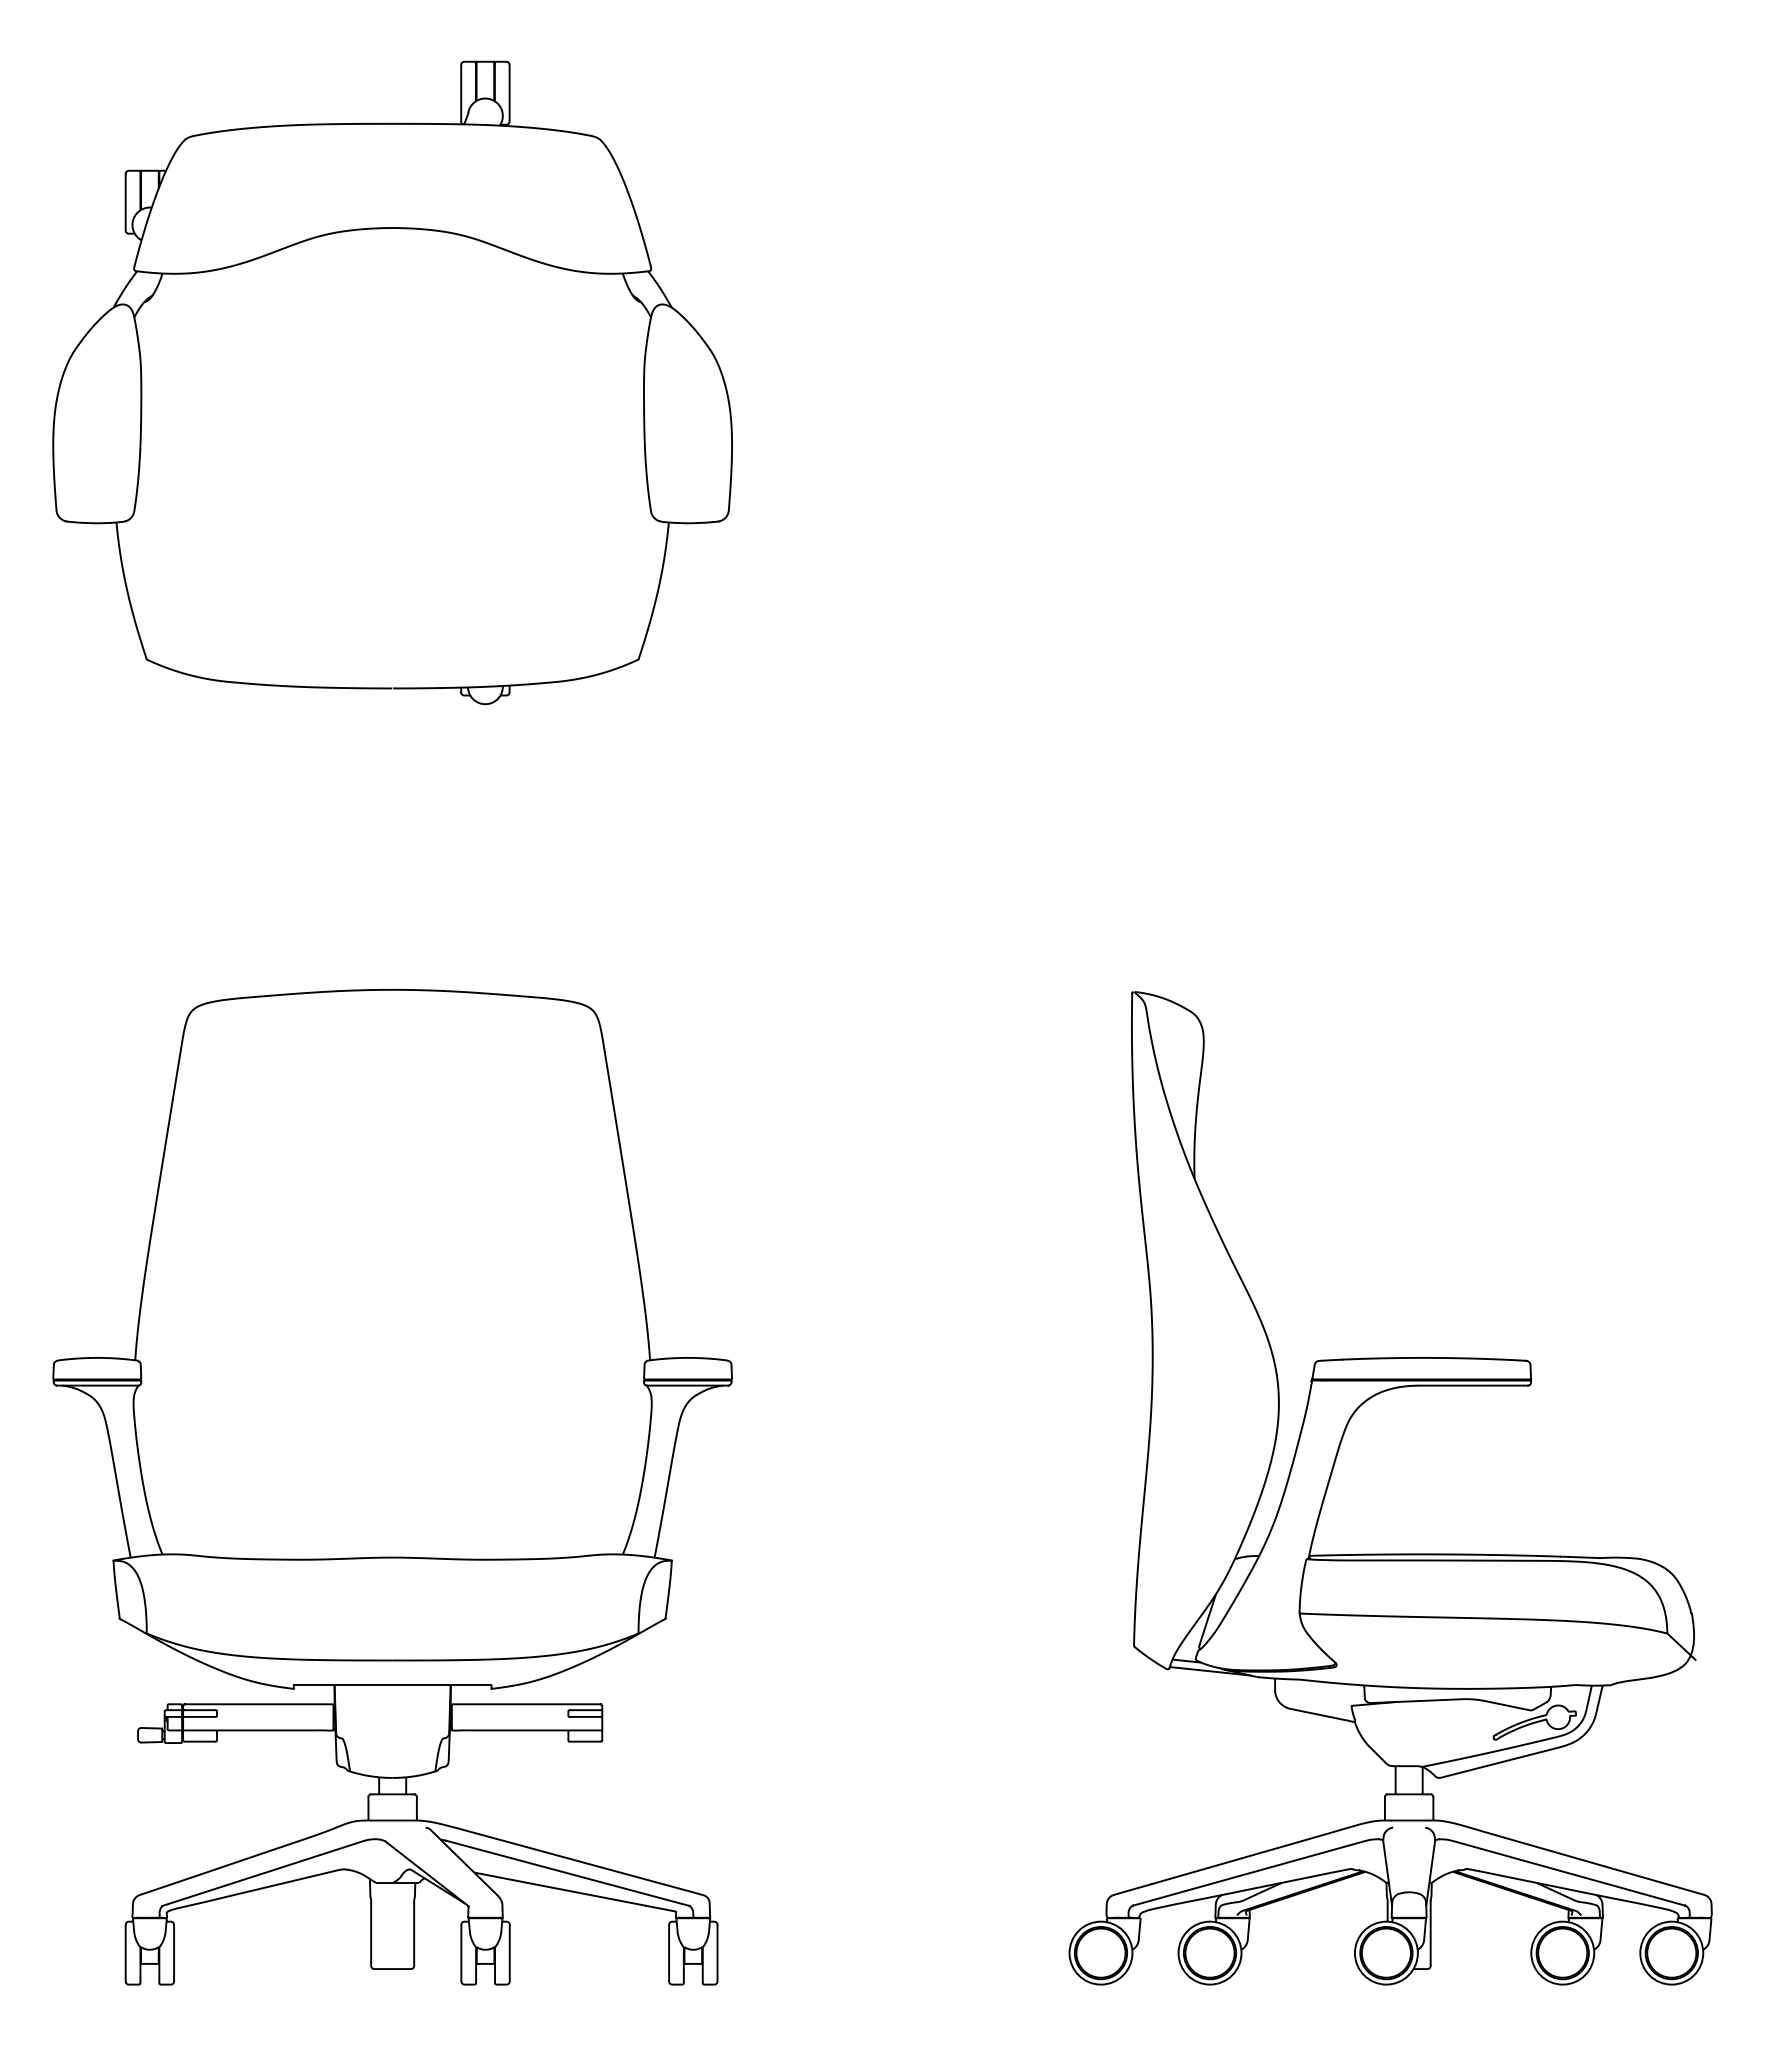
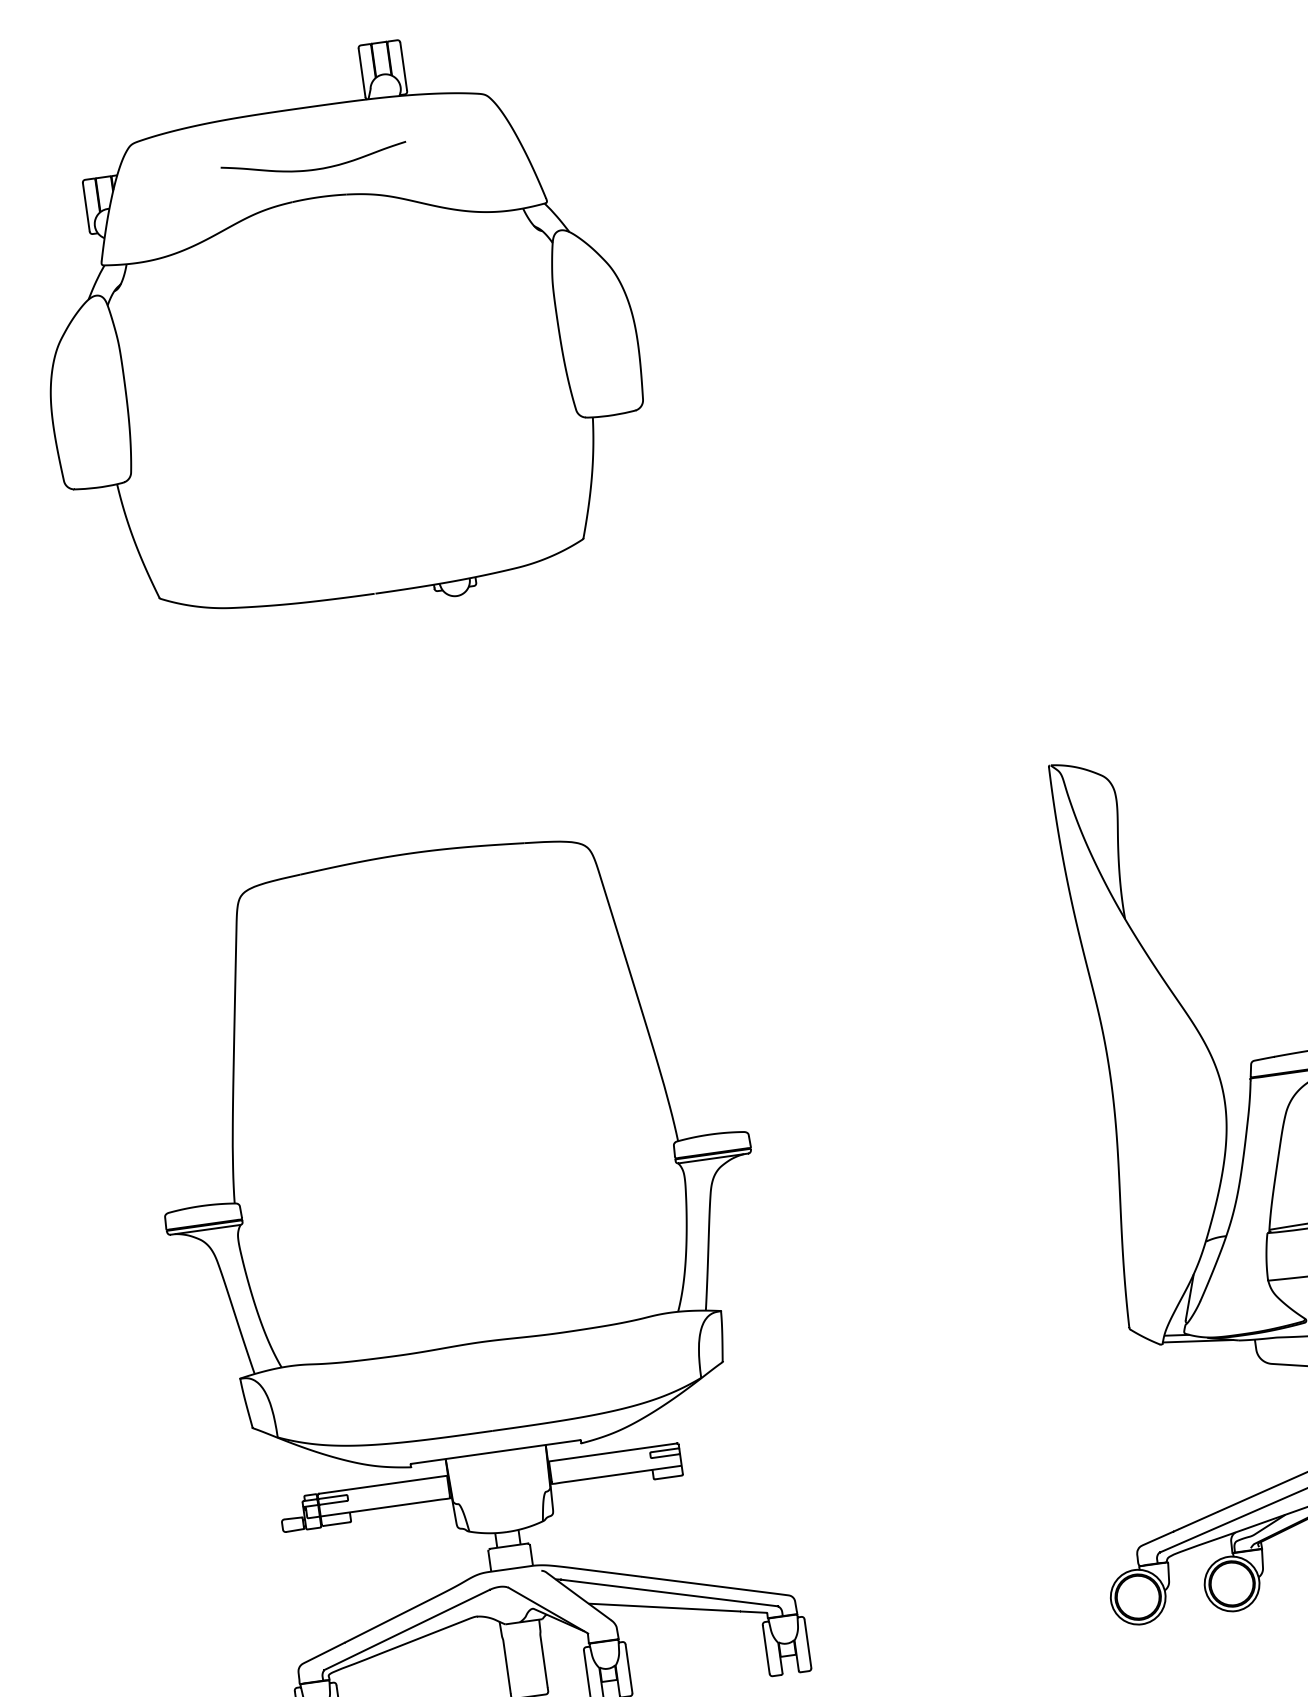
curve: (392, 195) -> (315, 169), added

